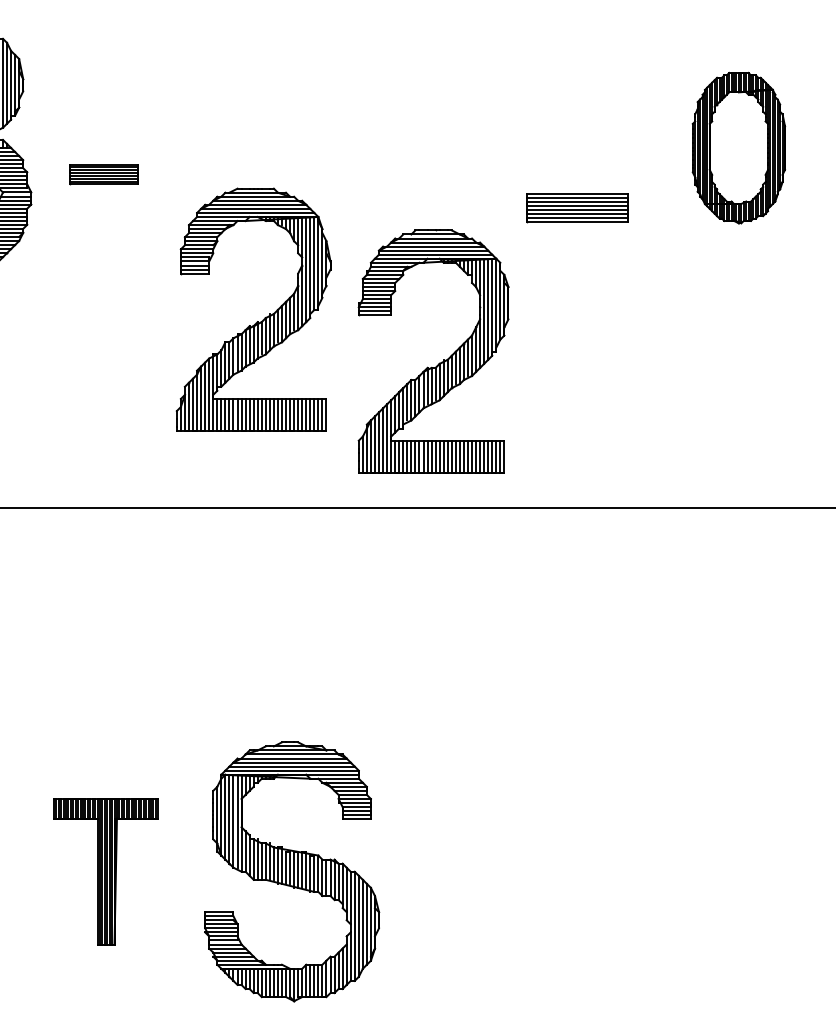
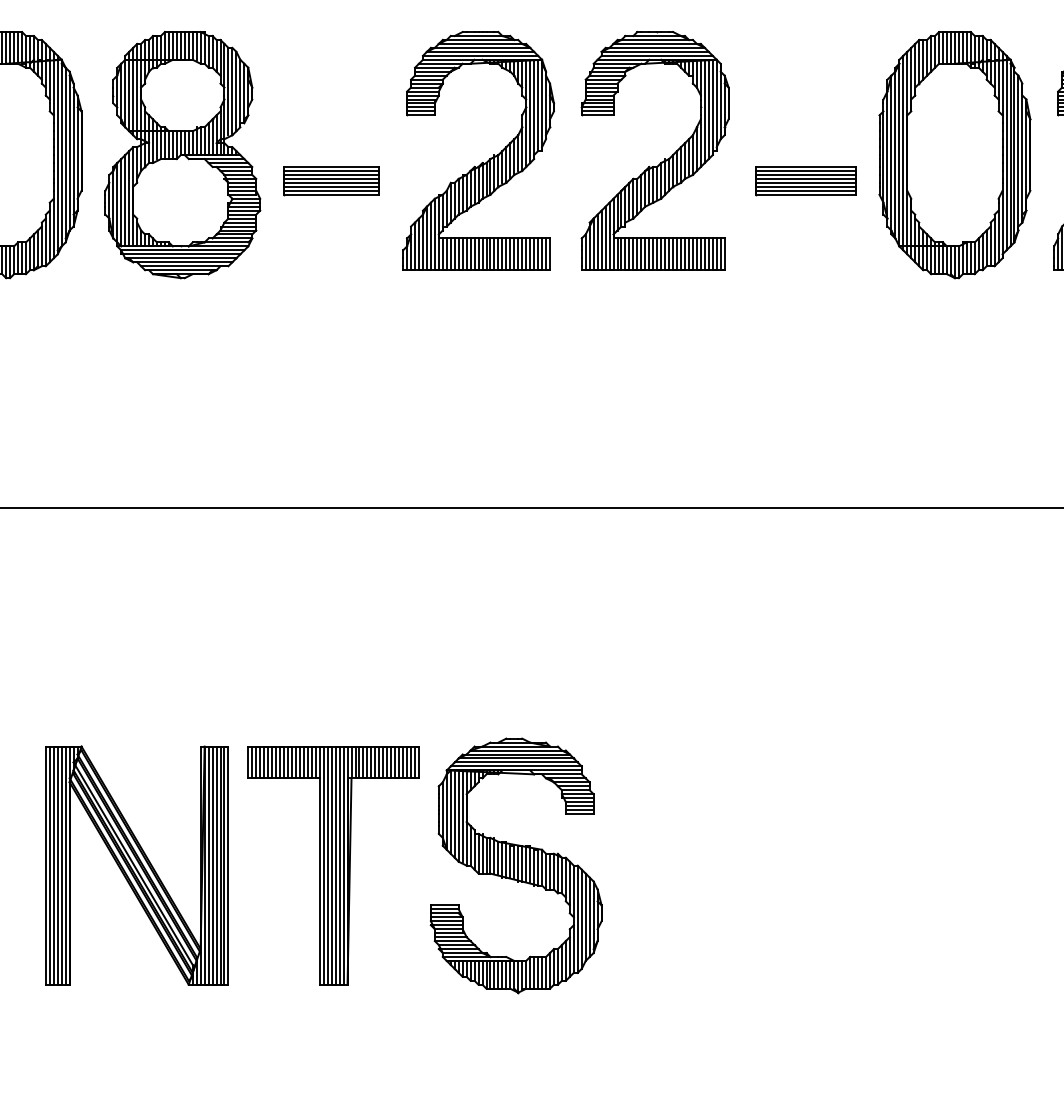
part: (738, 148) -> (954, 155), size x1.67
part: (103, 174) -> (331, 181), size x1.43
part: (576, 208) -> (805, 181), moved
part: (256, 321) -> (481, 162), moved
part: (443, 359) -> (664, 158), moved
part: (105, 871) -> (333, 865), size x1.67

